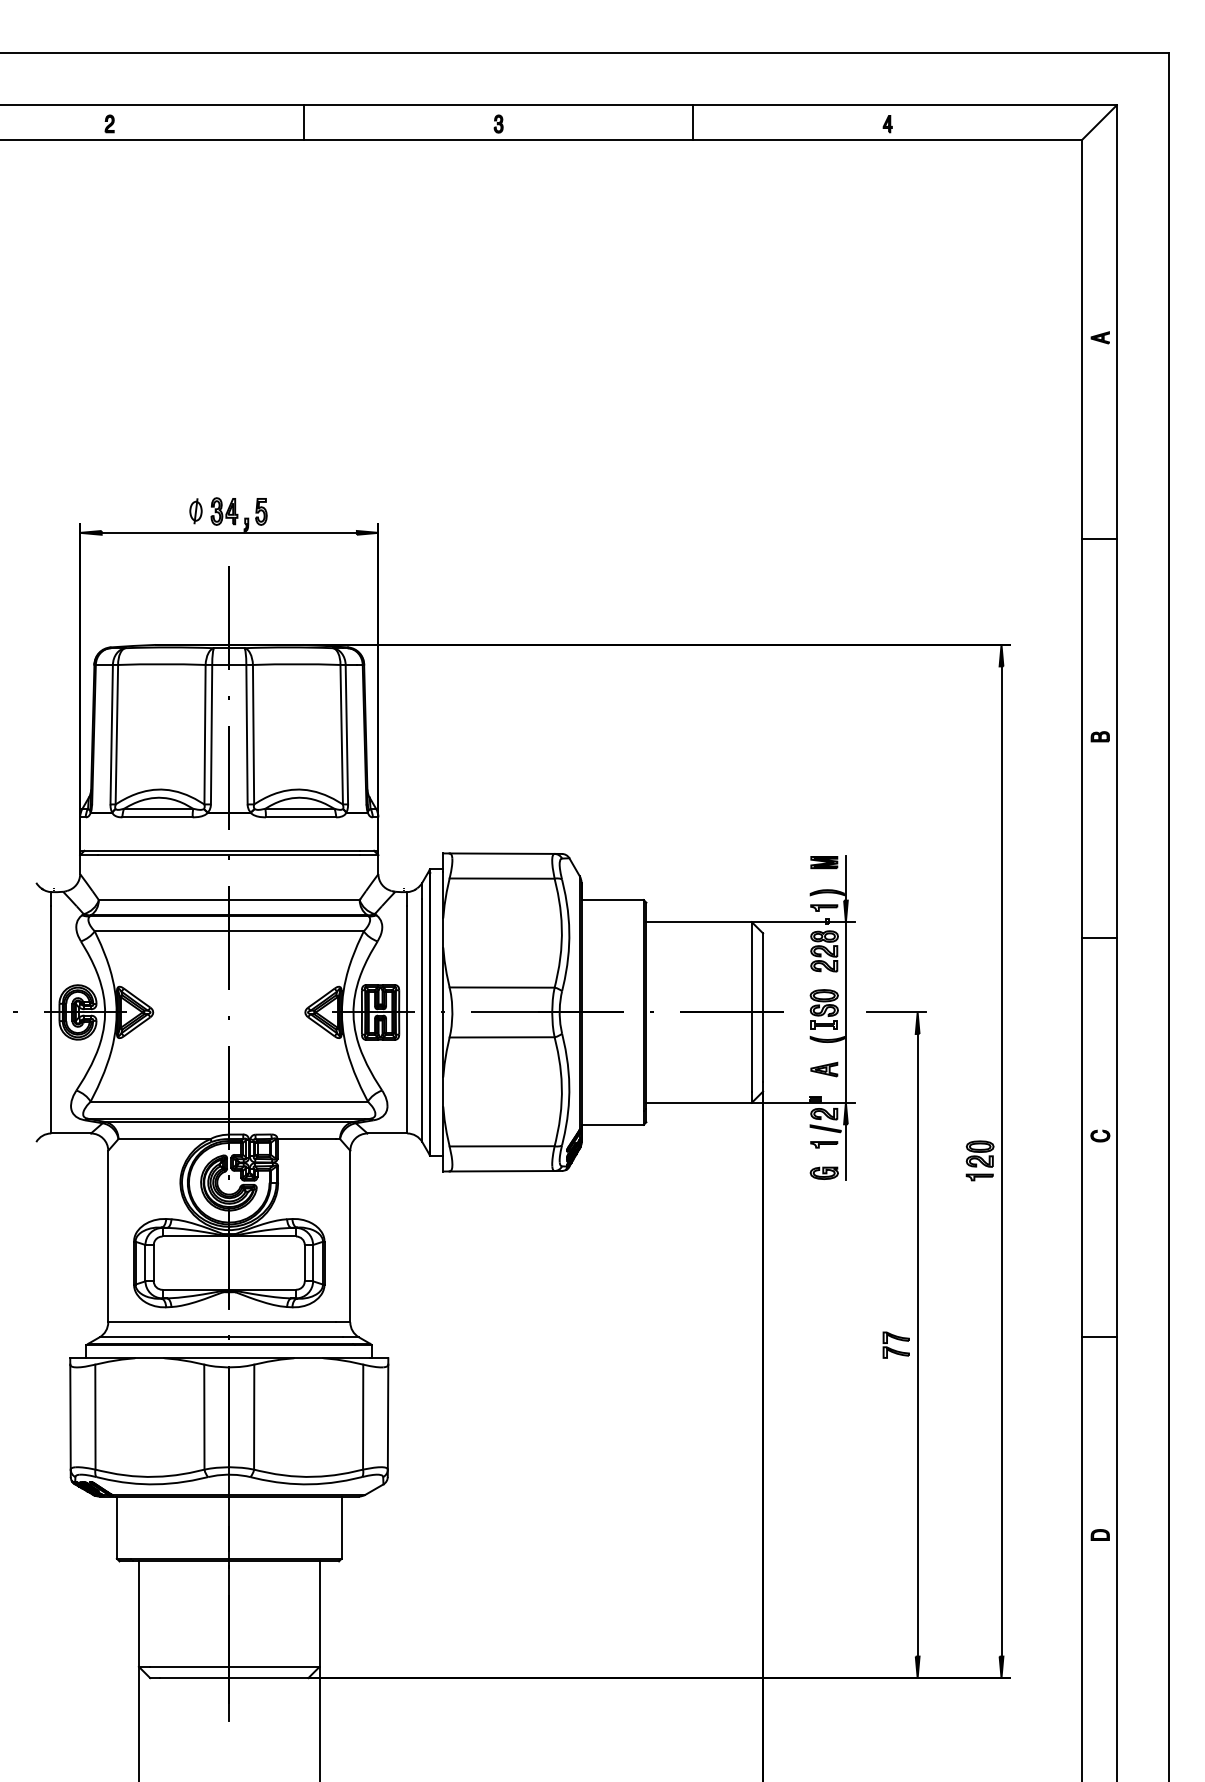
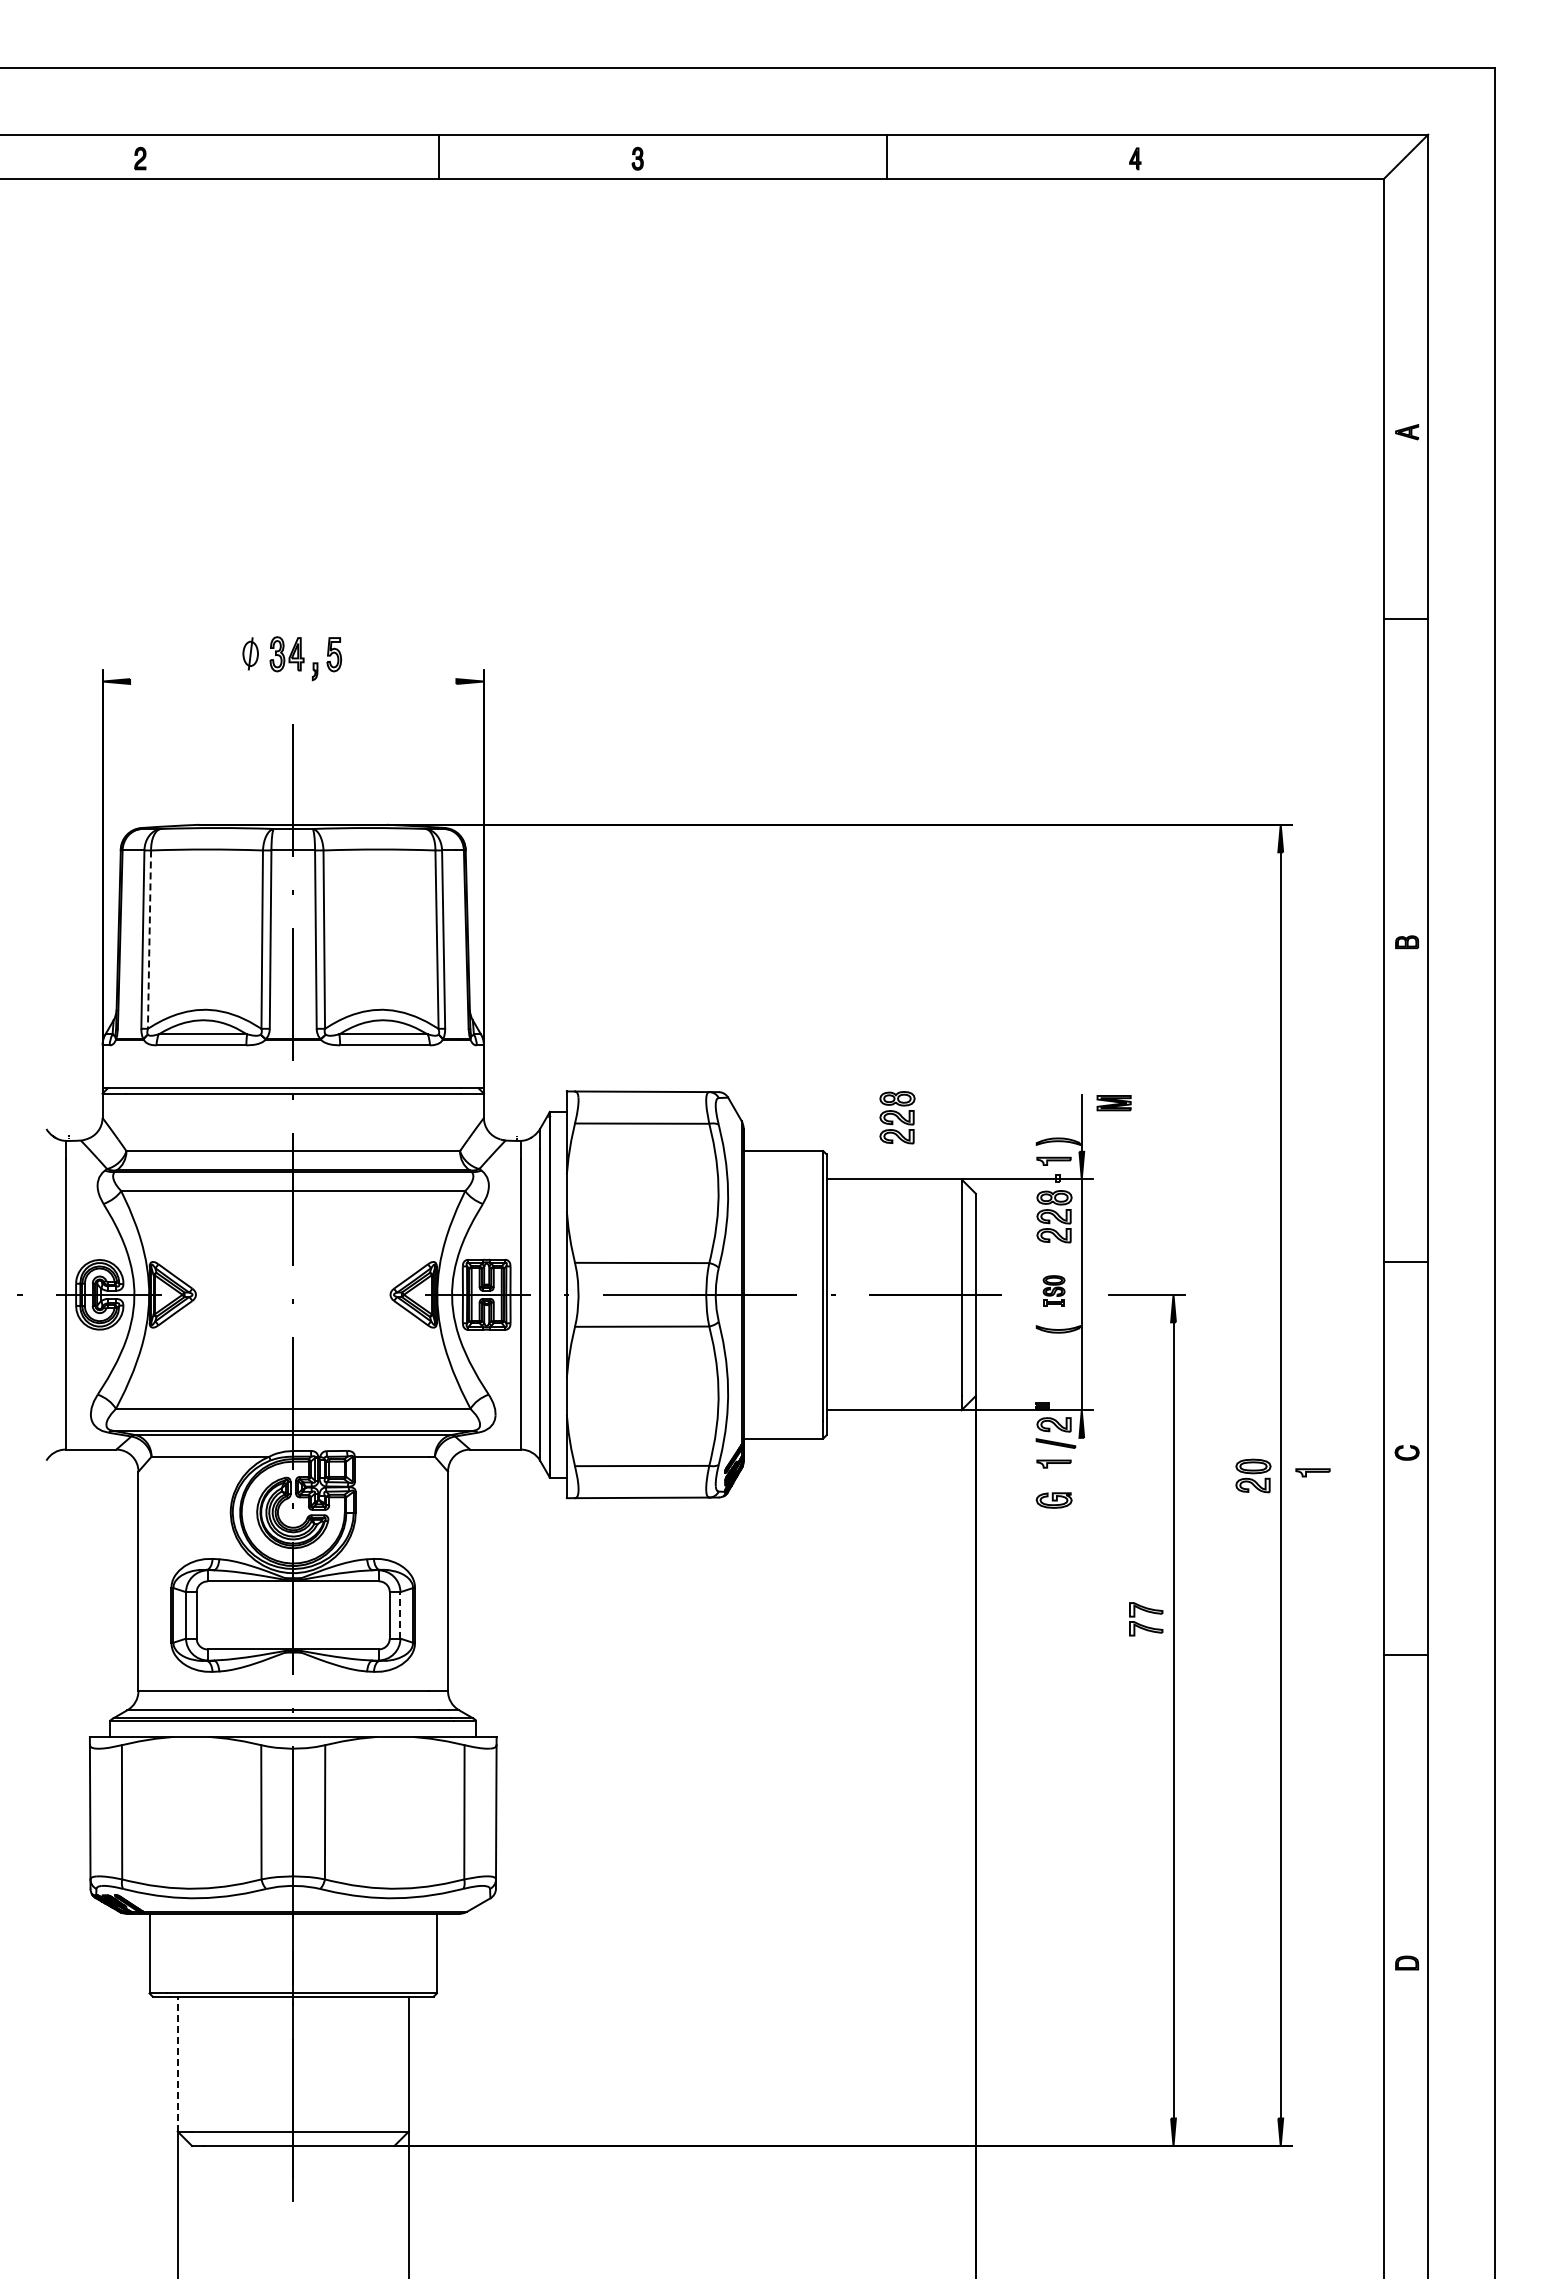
line: (304, 122) -> (439, 156), moved
line: (229, 532) -> (293, 681), removed
line: (1099, 539) -> (1405, 619), moved
line: (116, 735) -> (149, 940), solid -> dashed
part: (823, 862) -> (1113, 1103), moved
part: (701, 873) -> (897, 1117), added
line: (1099, 937) -> (1405, 1261), moved
part: (823, 1009) -> (1053, 1290), size x0.6
part: (823, 1069) -> (1053, 1367), removed
line: (845, 1152) -> (1081, 1473), removed
part: (979, 1177) -> (1312, 1472), moved
line: (313, 1262) -> (400, 1614), solid -> dashed
line: (1099, 1336) -> (1405, 1654), moved
part: (895, 1350) -> (1145, 1625), moved
line: (138, 1613) -> (177, 2063), solid -> dashed

